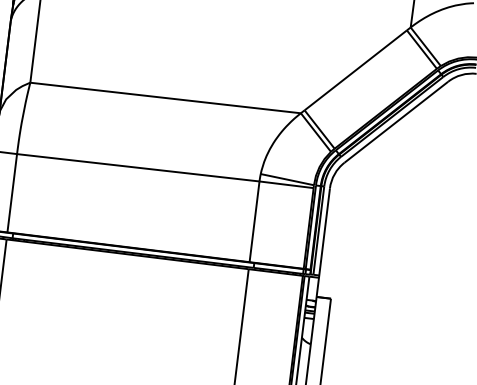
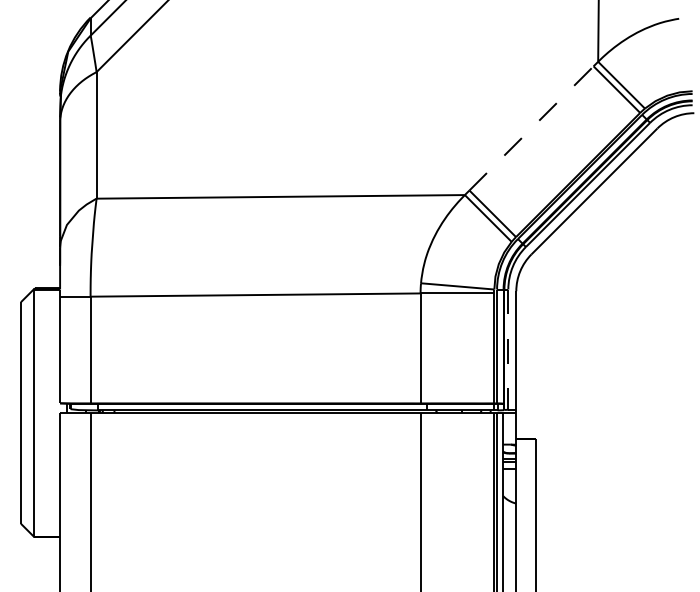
line: (355, 70) -> (531, 128), solid -> dashed
line: (318, 231) -> (508, 350), solid -> dashed

